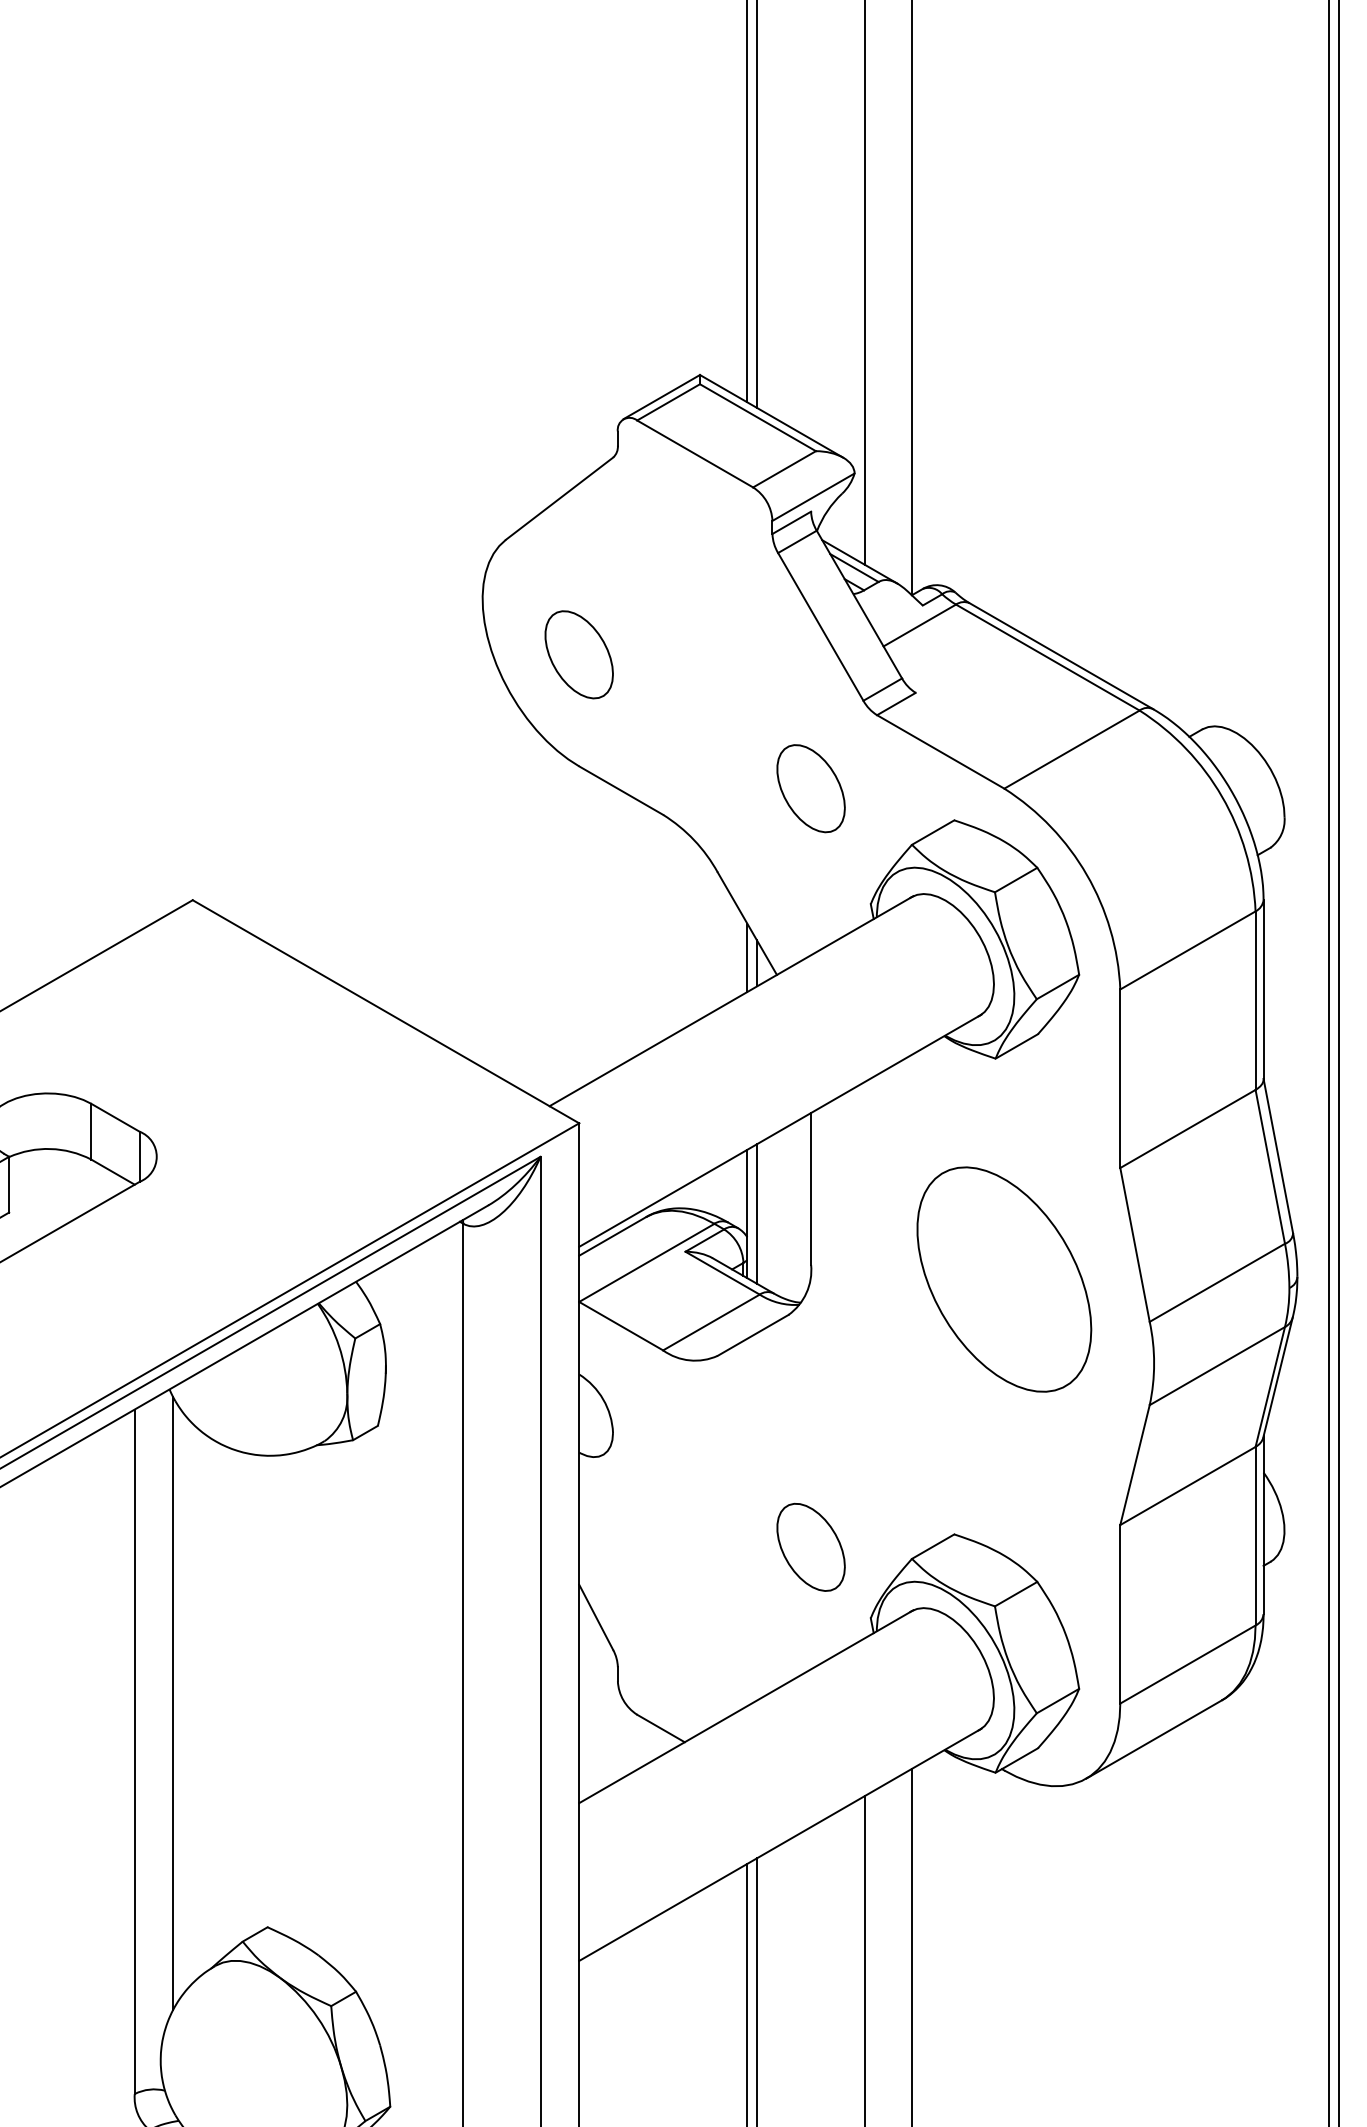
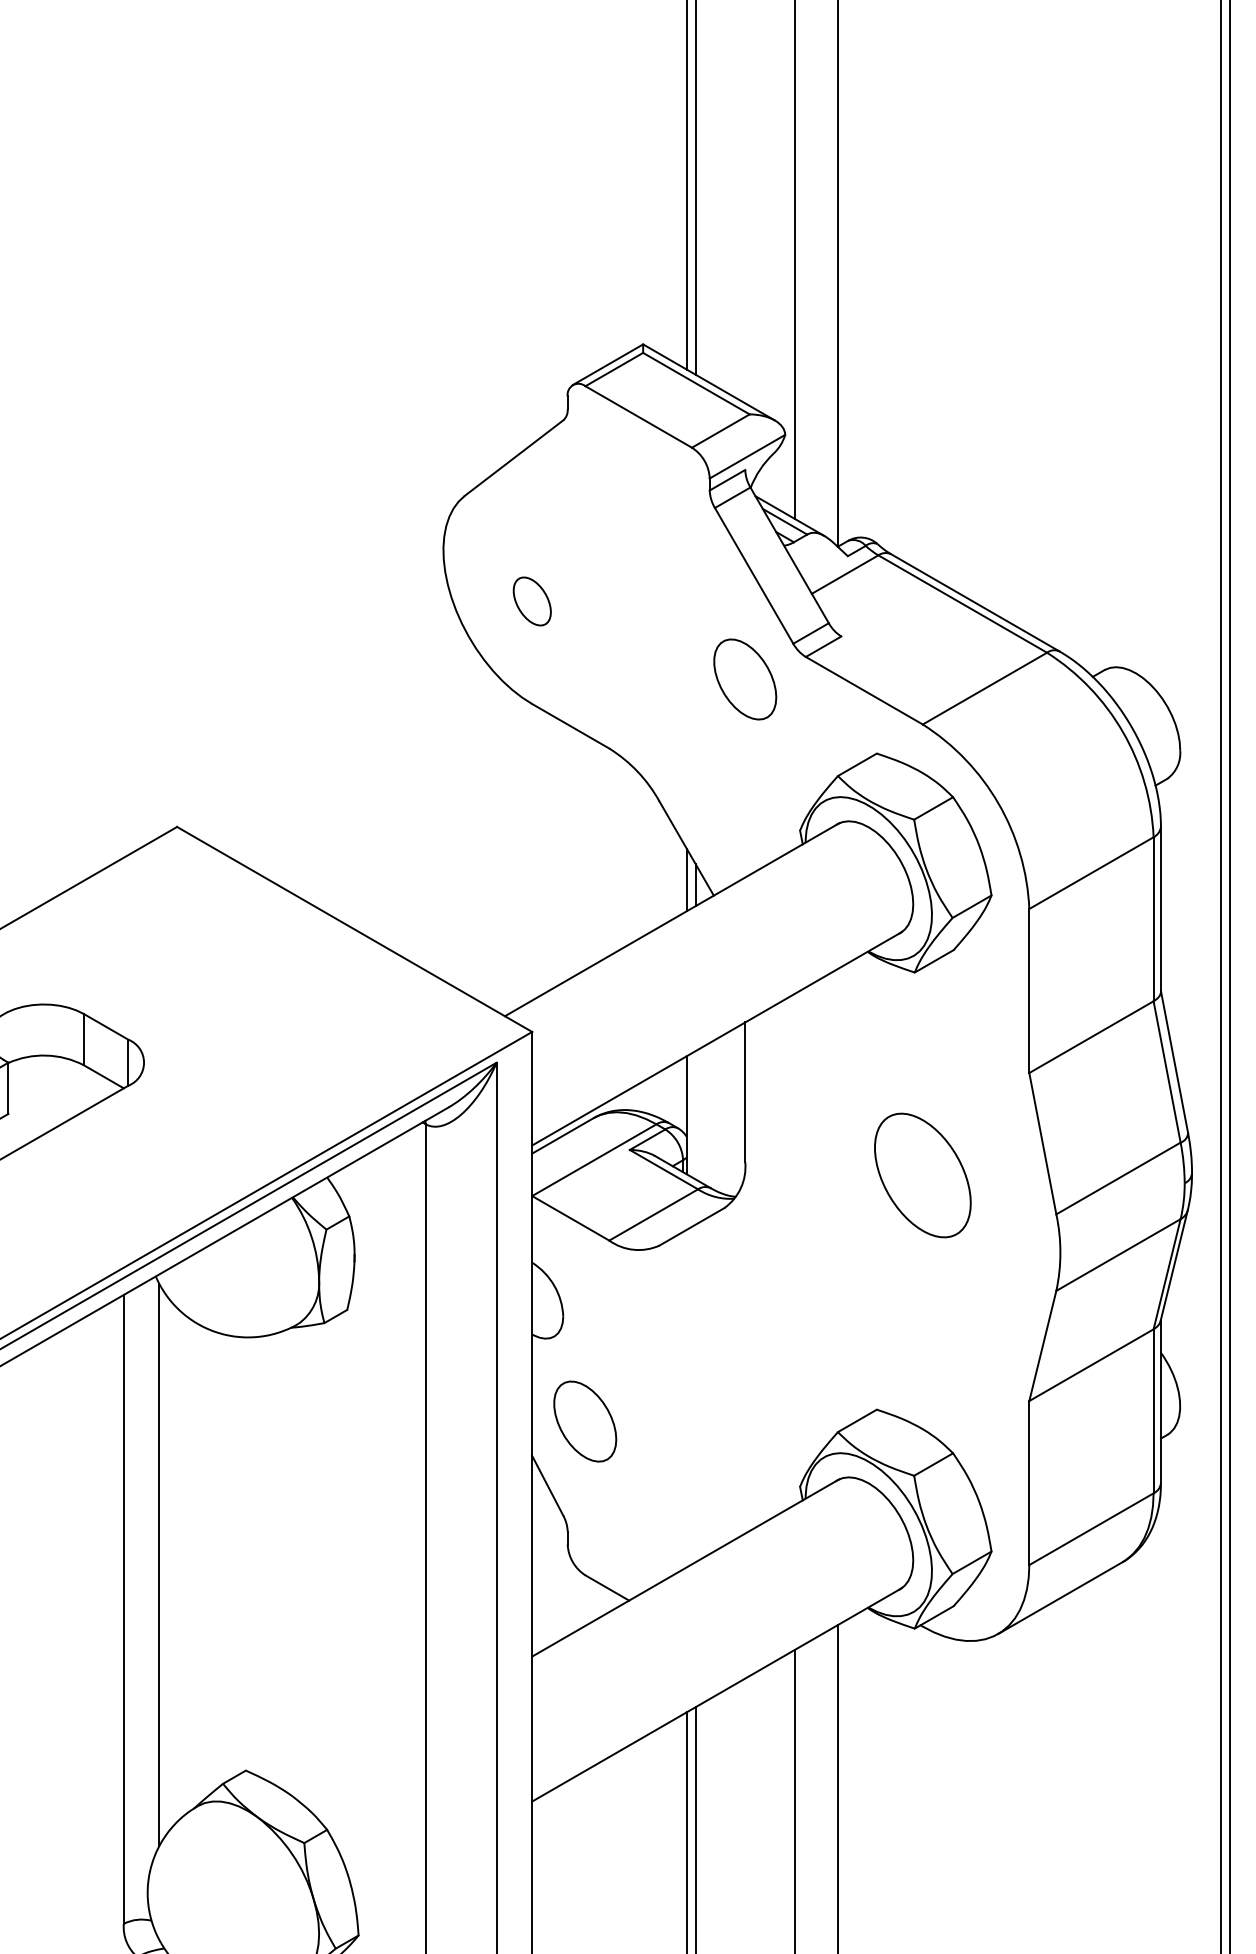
part: (579, 654) -> (532, 601), size x0.6
part: (811, 788) -> (745, 679), moved
line: (756, 1214) -> (695, 1115), removed
part: (1004, 1279) -> (922, 1175), size x0.6
part: (811, 1547) -> (585, 1421), moved

